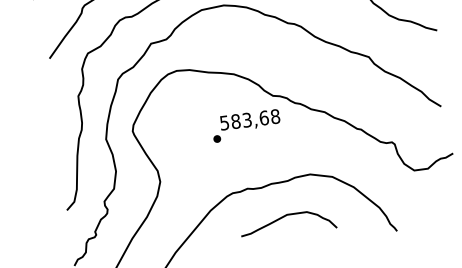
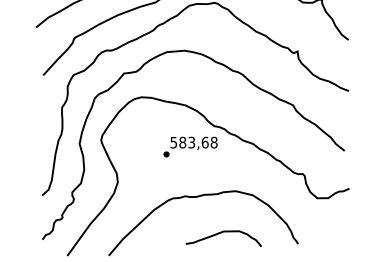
curve: (284, 217) -> (221, 233), moved

